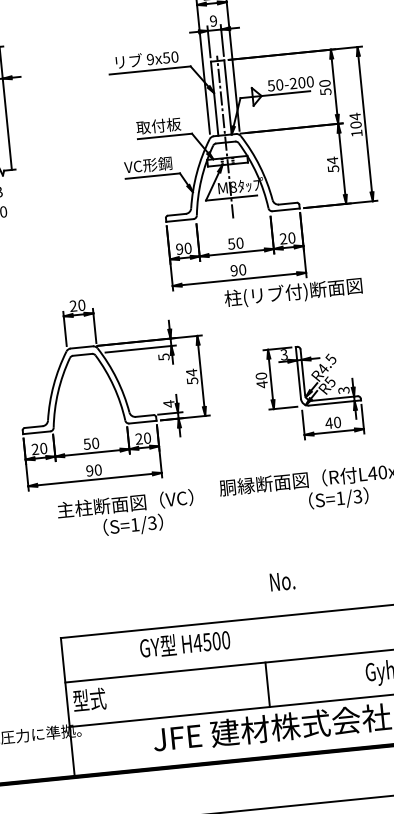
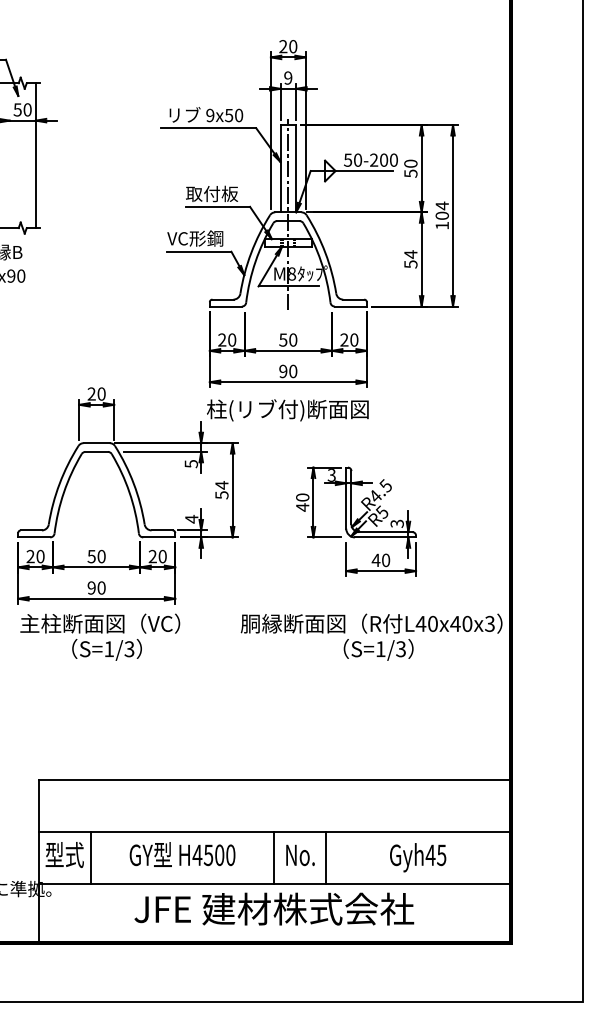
text: (179, 248) -> (222, 339), 90 -> 20
text: (293, 293) -> (287, 410), moved
text: (126, 514) -> (100, 636), moved
text: (282, 581) -> (300, 855), moved
text: (184, 643) -> (182, 854), moved
line: (312, 679) -> (326, 857), added
line: (111, 699) -> (90, 857), added

